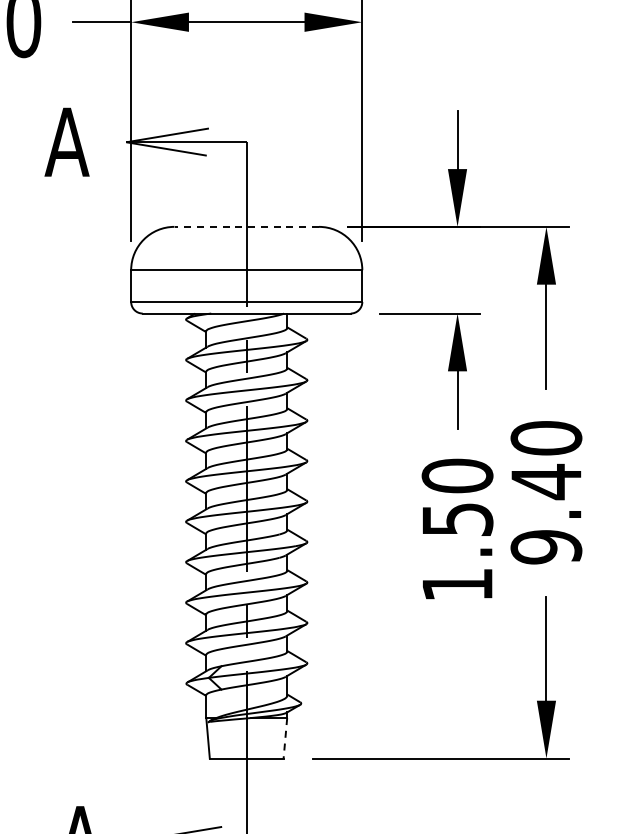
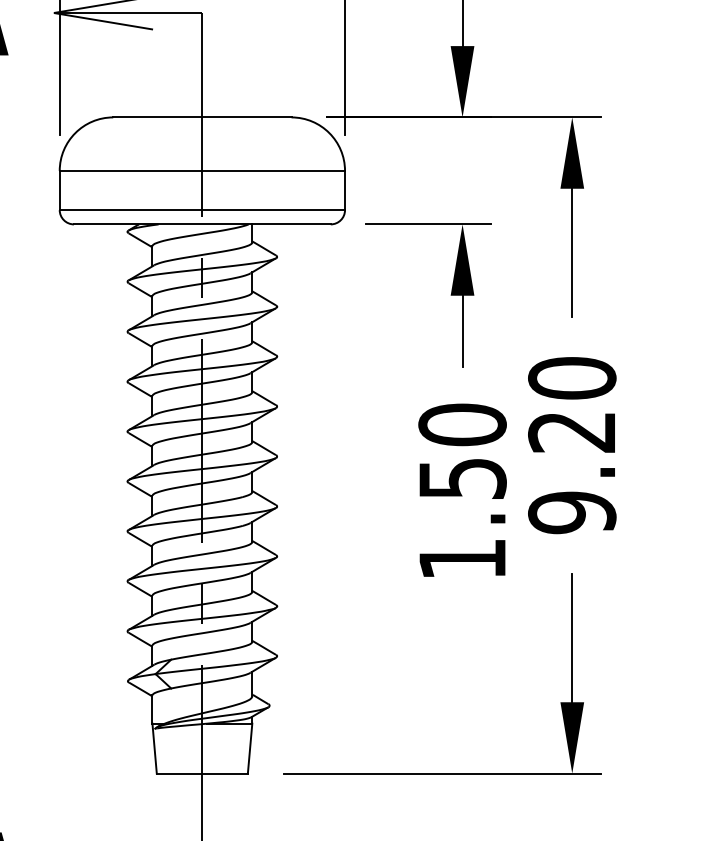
line: (246, 226) -> (202, 116), dashed -> solid
text: (545, 481) -> (571, 431), 9.40 -> 9.20
line: (285, 738) -> (250, 748), dashed -> solid

